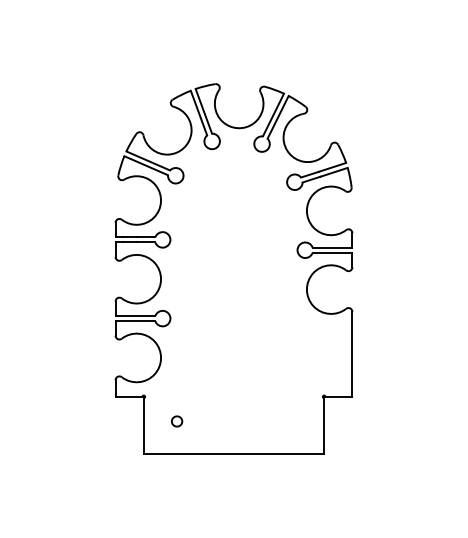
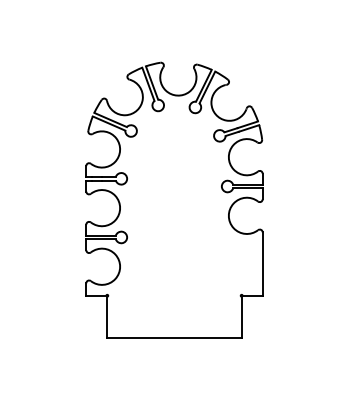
part: (176, 420) -> (131, 313), removed

